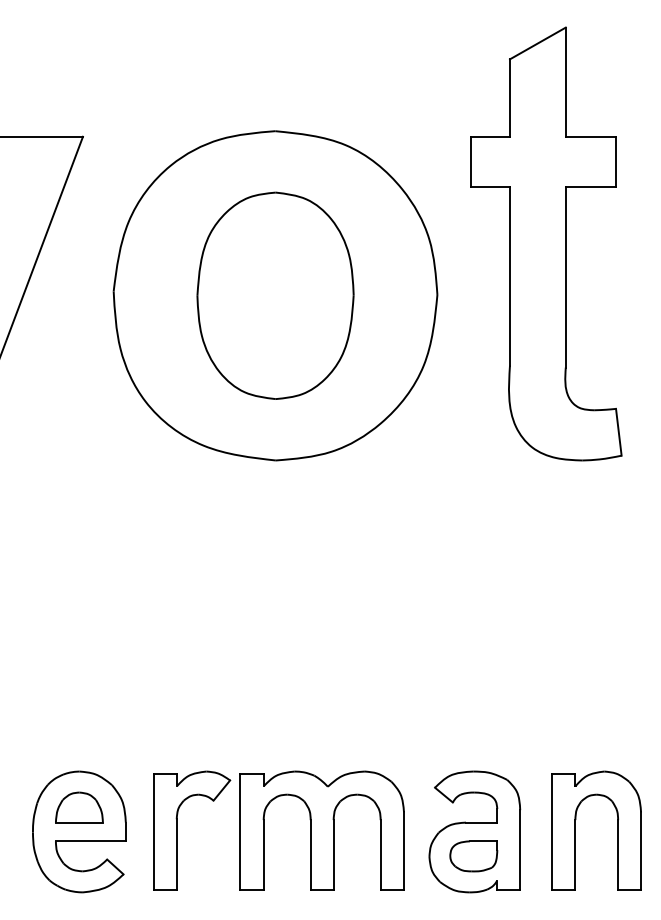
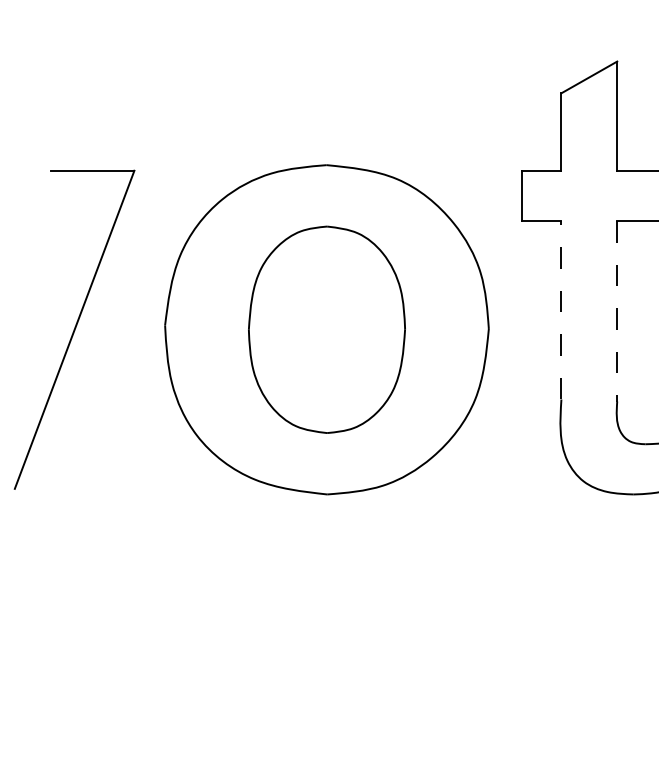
line: (509, 275) -> (560, 309), solid -> dashed
line: (565, 277) -> (616, 311), solid -> dashed

